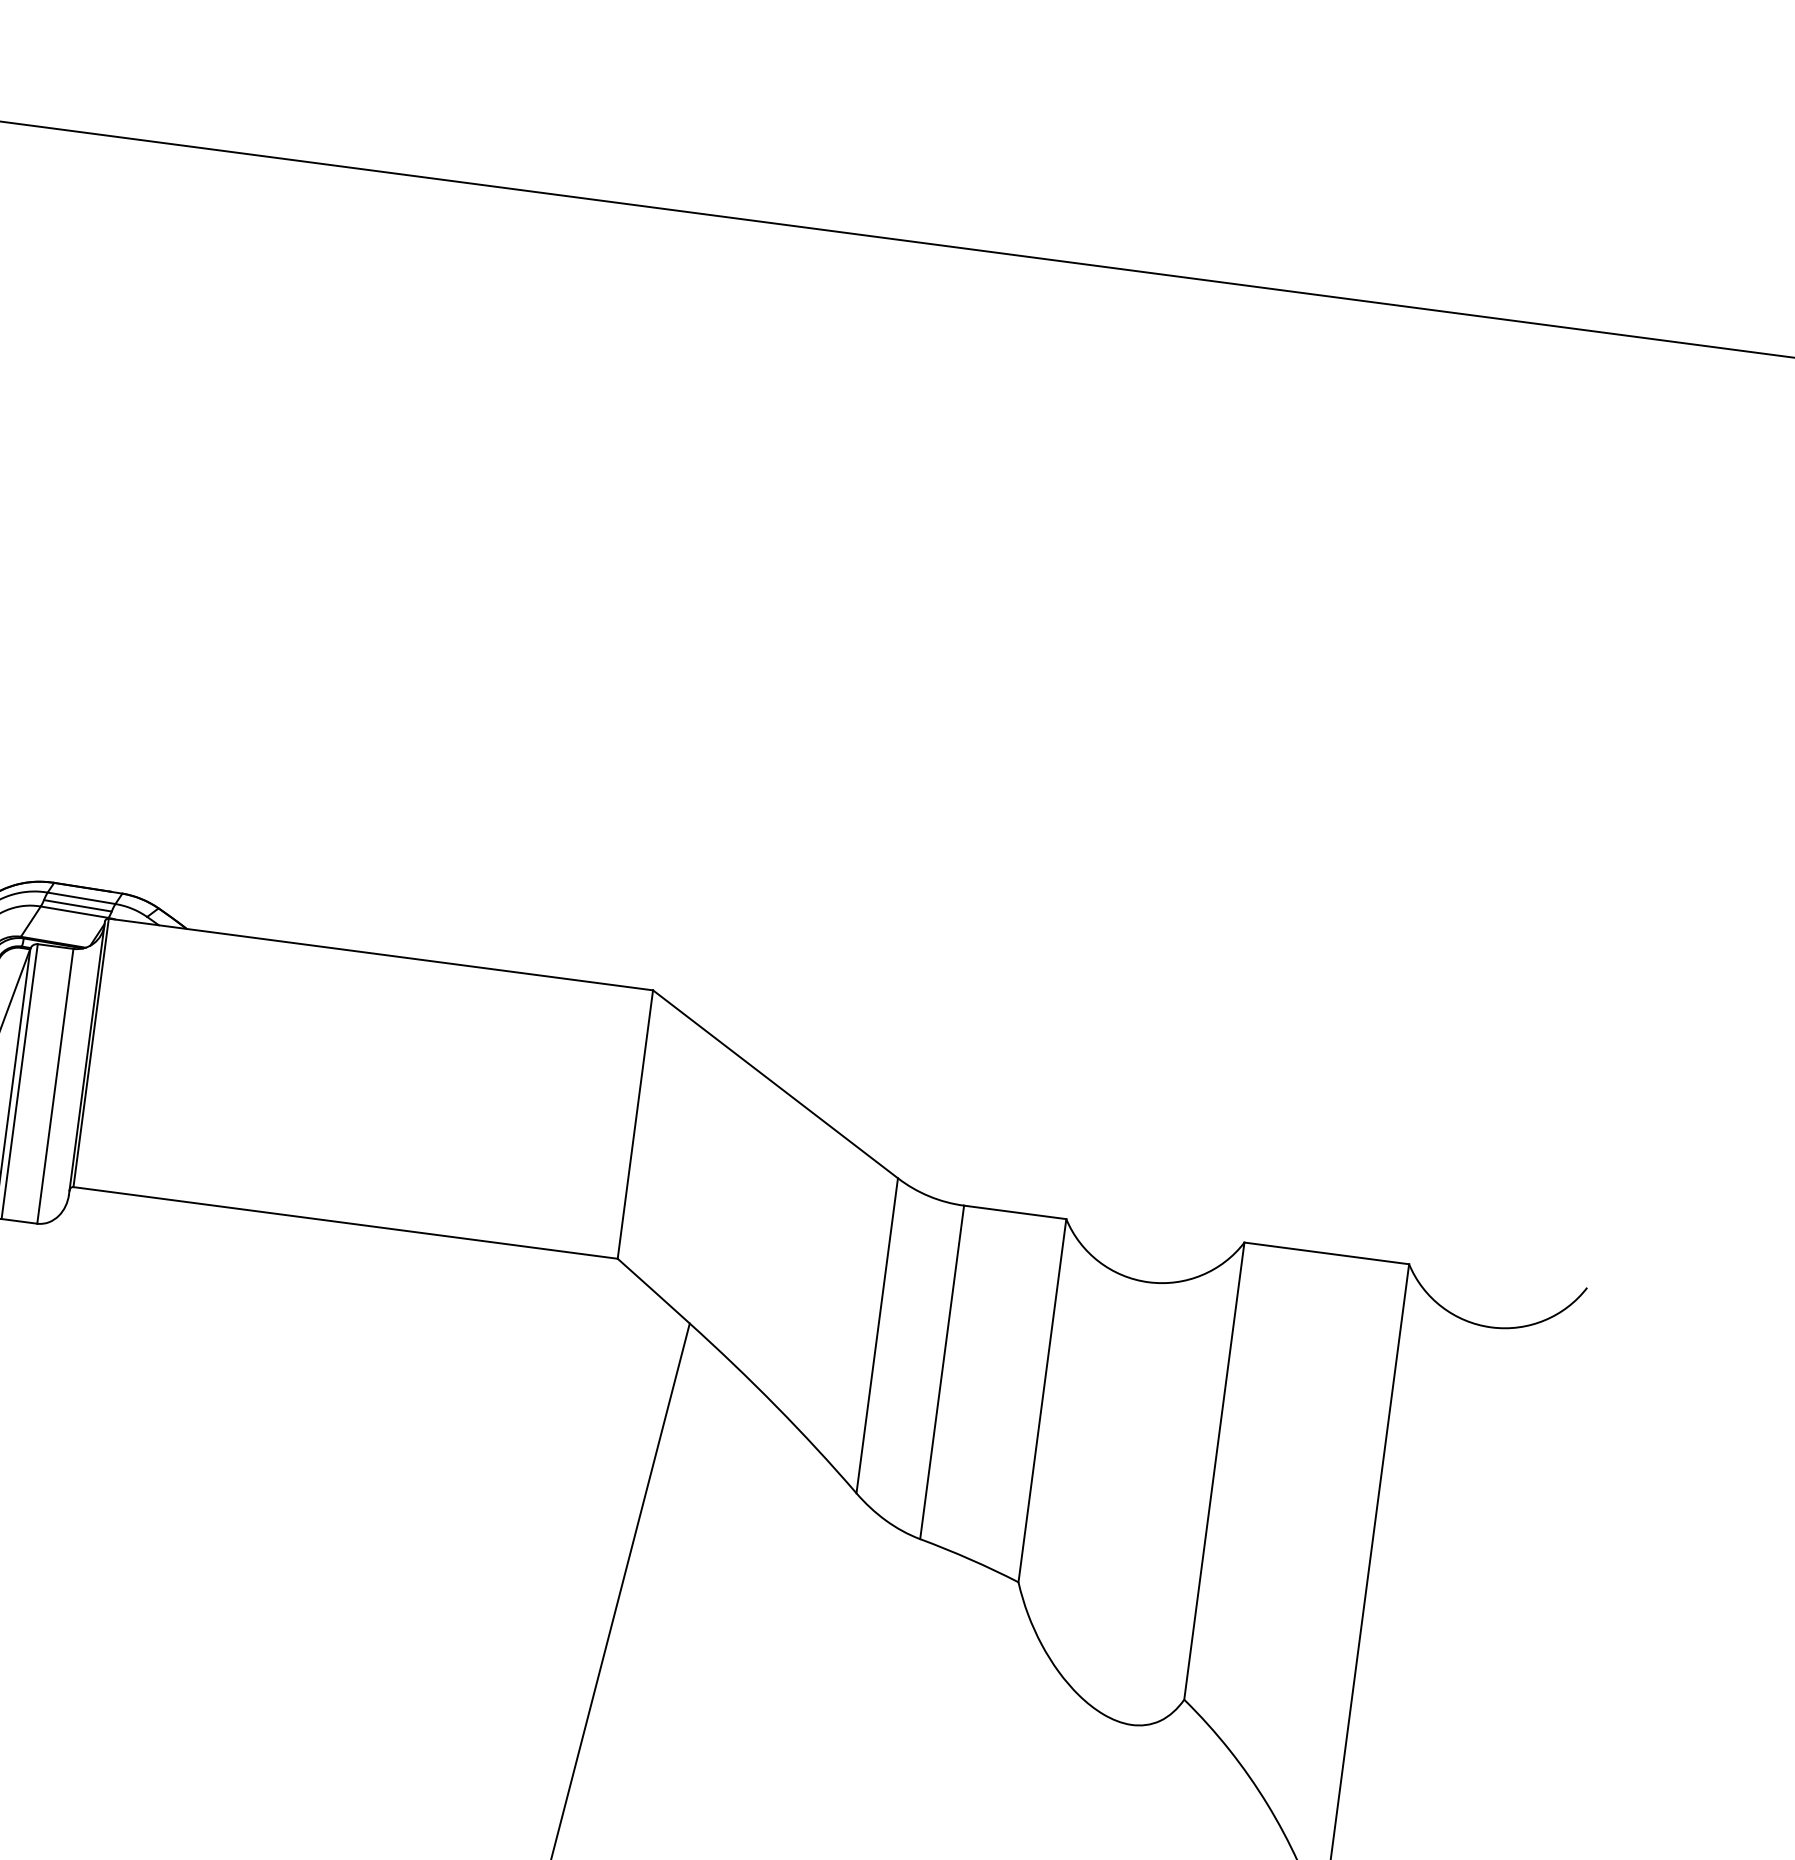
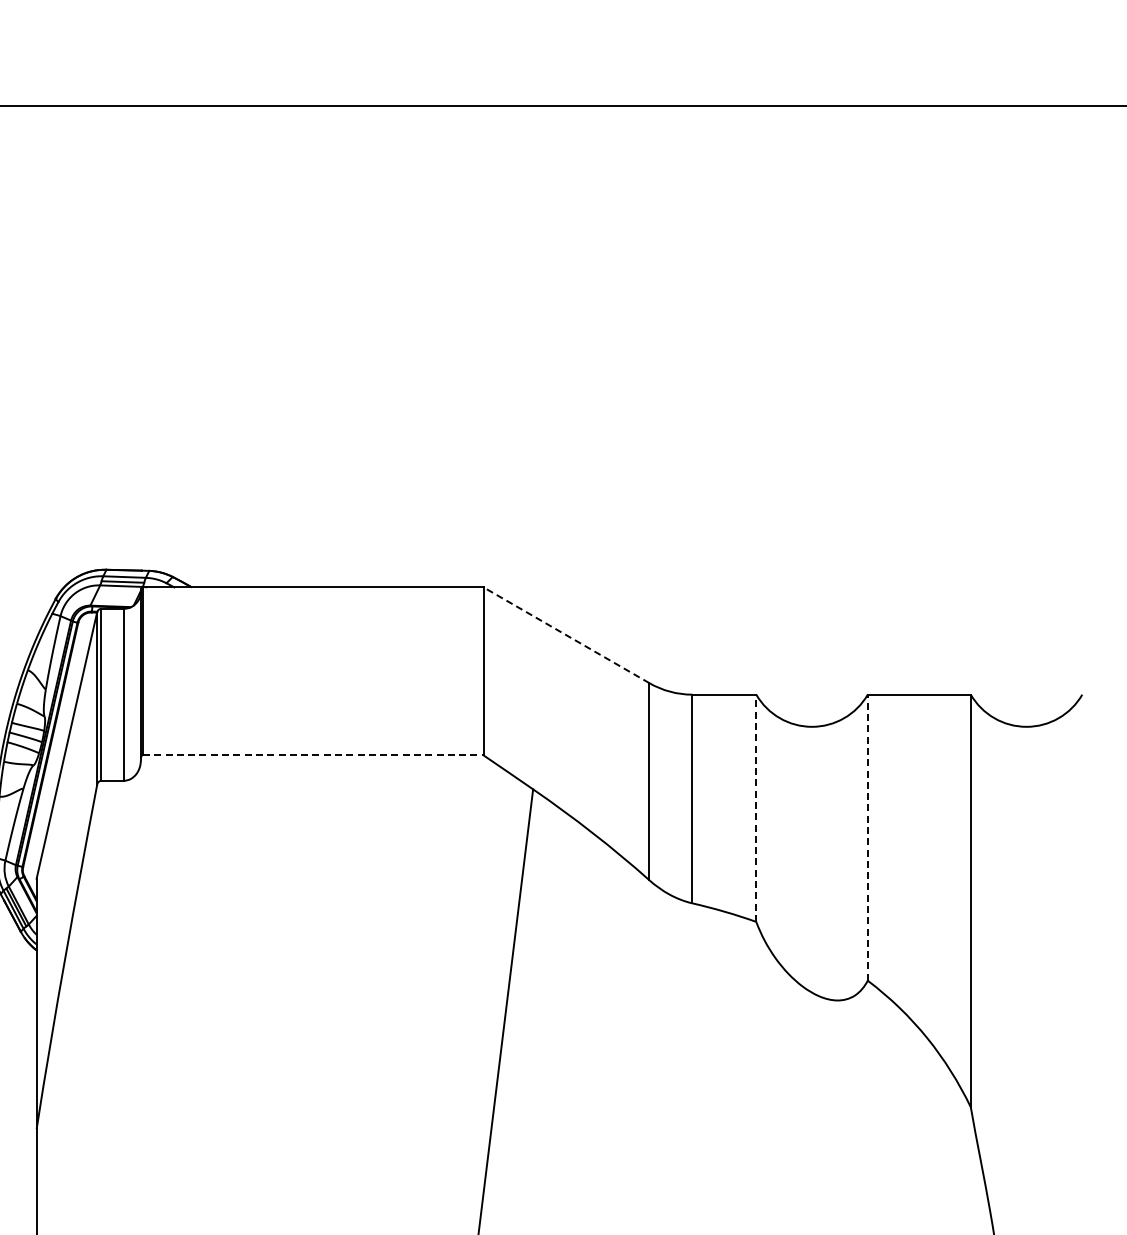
line: (775, 1084) -> (566, 635), solid -> dashed
line: (345, 1223) -> (313, 755), solid -> dashed
line: (1042, 1401) -> (756, 808), solid -> dashed
line: (1213, 1470) -> (867, 837), solid -> dashed

